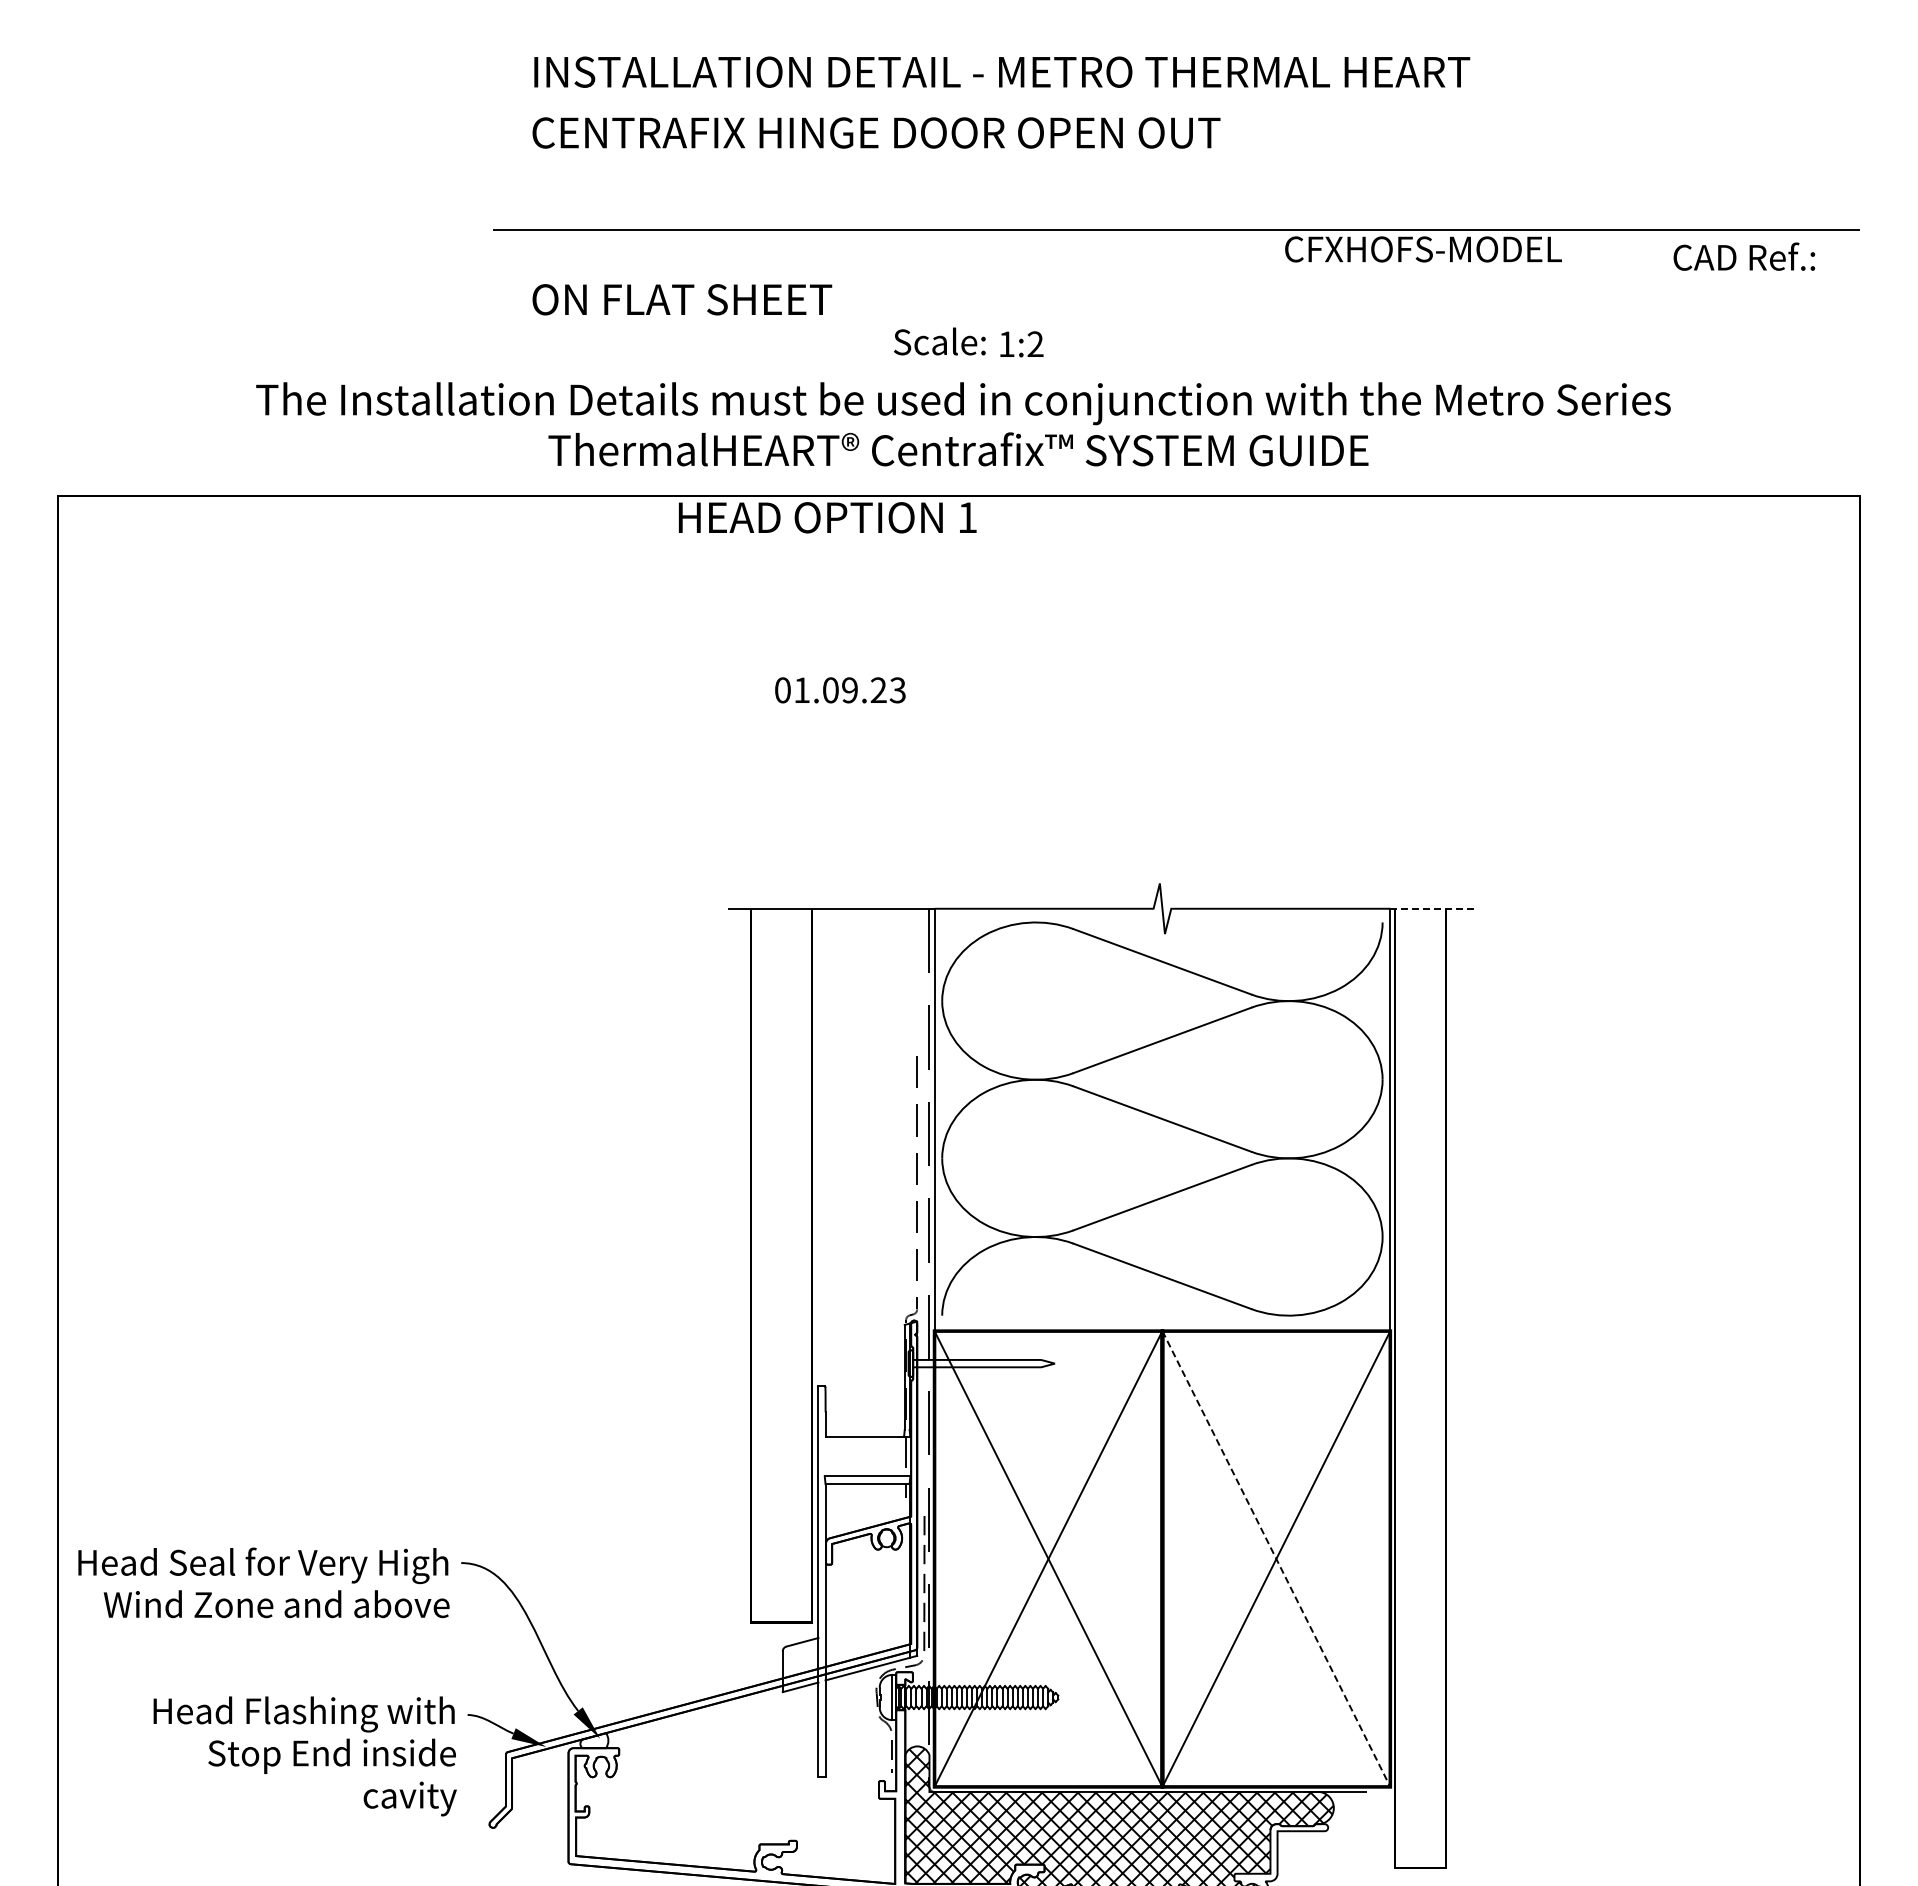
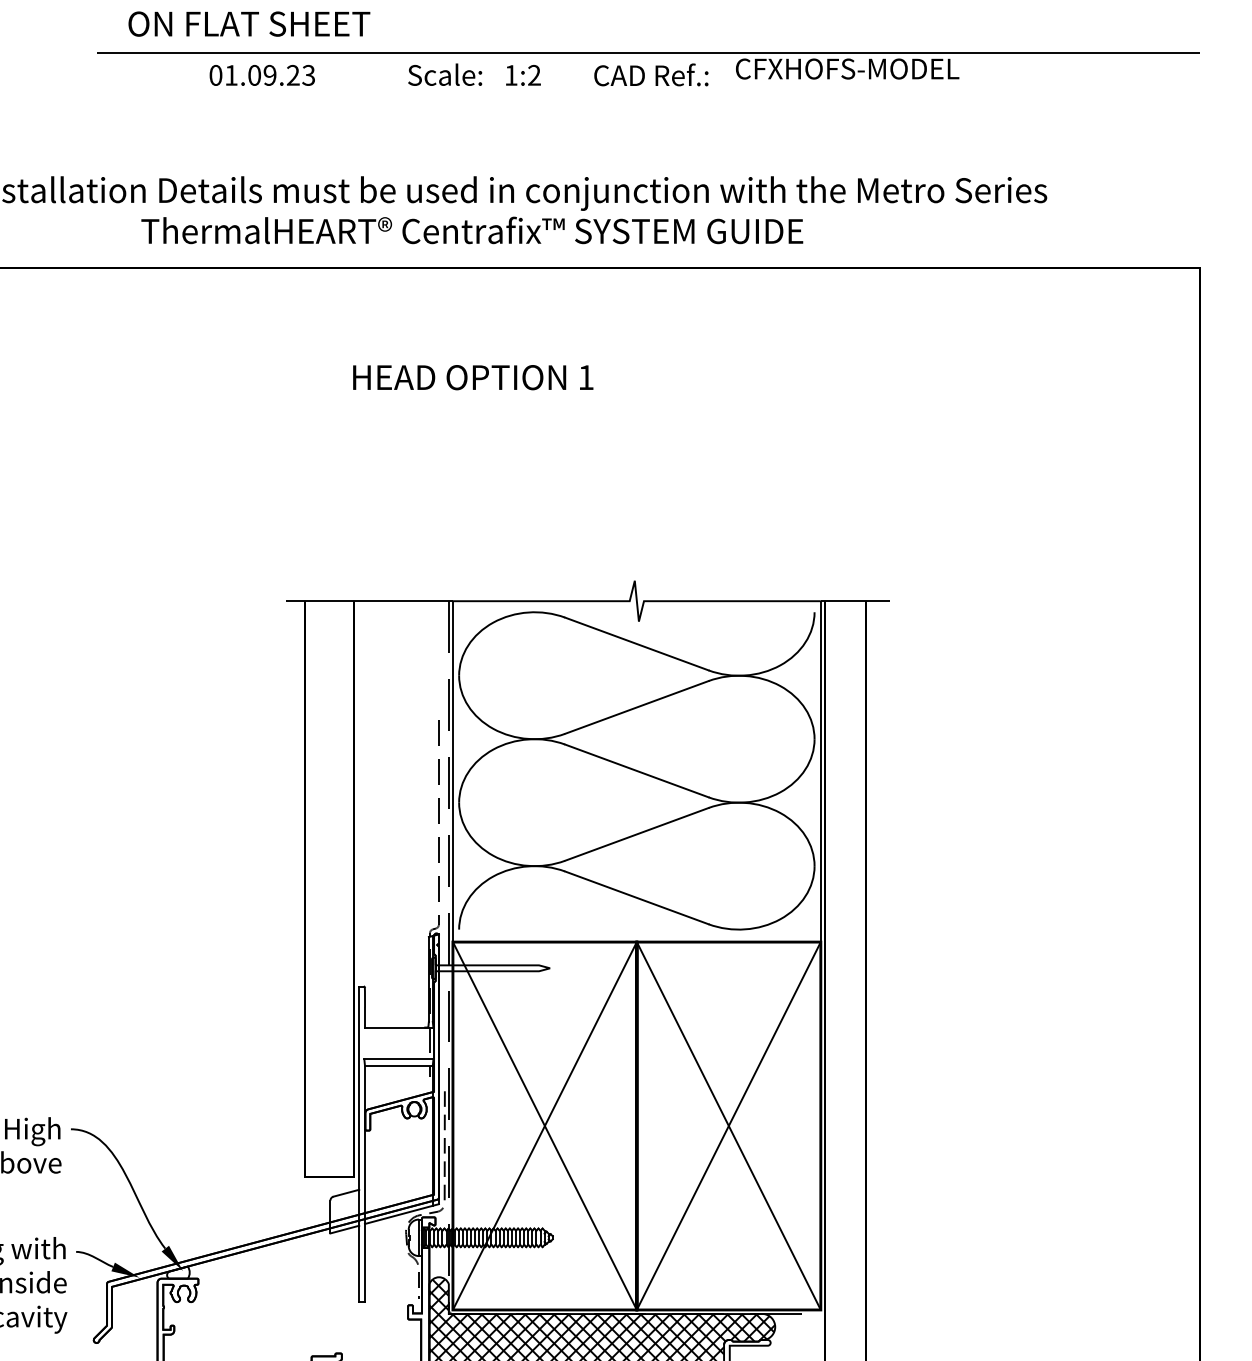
text: (1744, 256) -> (651, 74), moved
text: (682, 299) -> (249, 23), moved
text: (939, 341) -> (444, 74), moved
text: (1021, 344) -> (523, 75), moved
text: (827, 517) -> (473, 377), moved
text: (840, 690) -> (262, 75), moved
line: (1433, 908) -> (855, 600), dashed -> solid
line: (1276, 1559) -> (728, 1126), dashed -> solid

